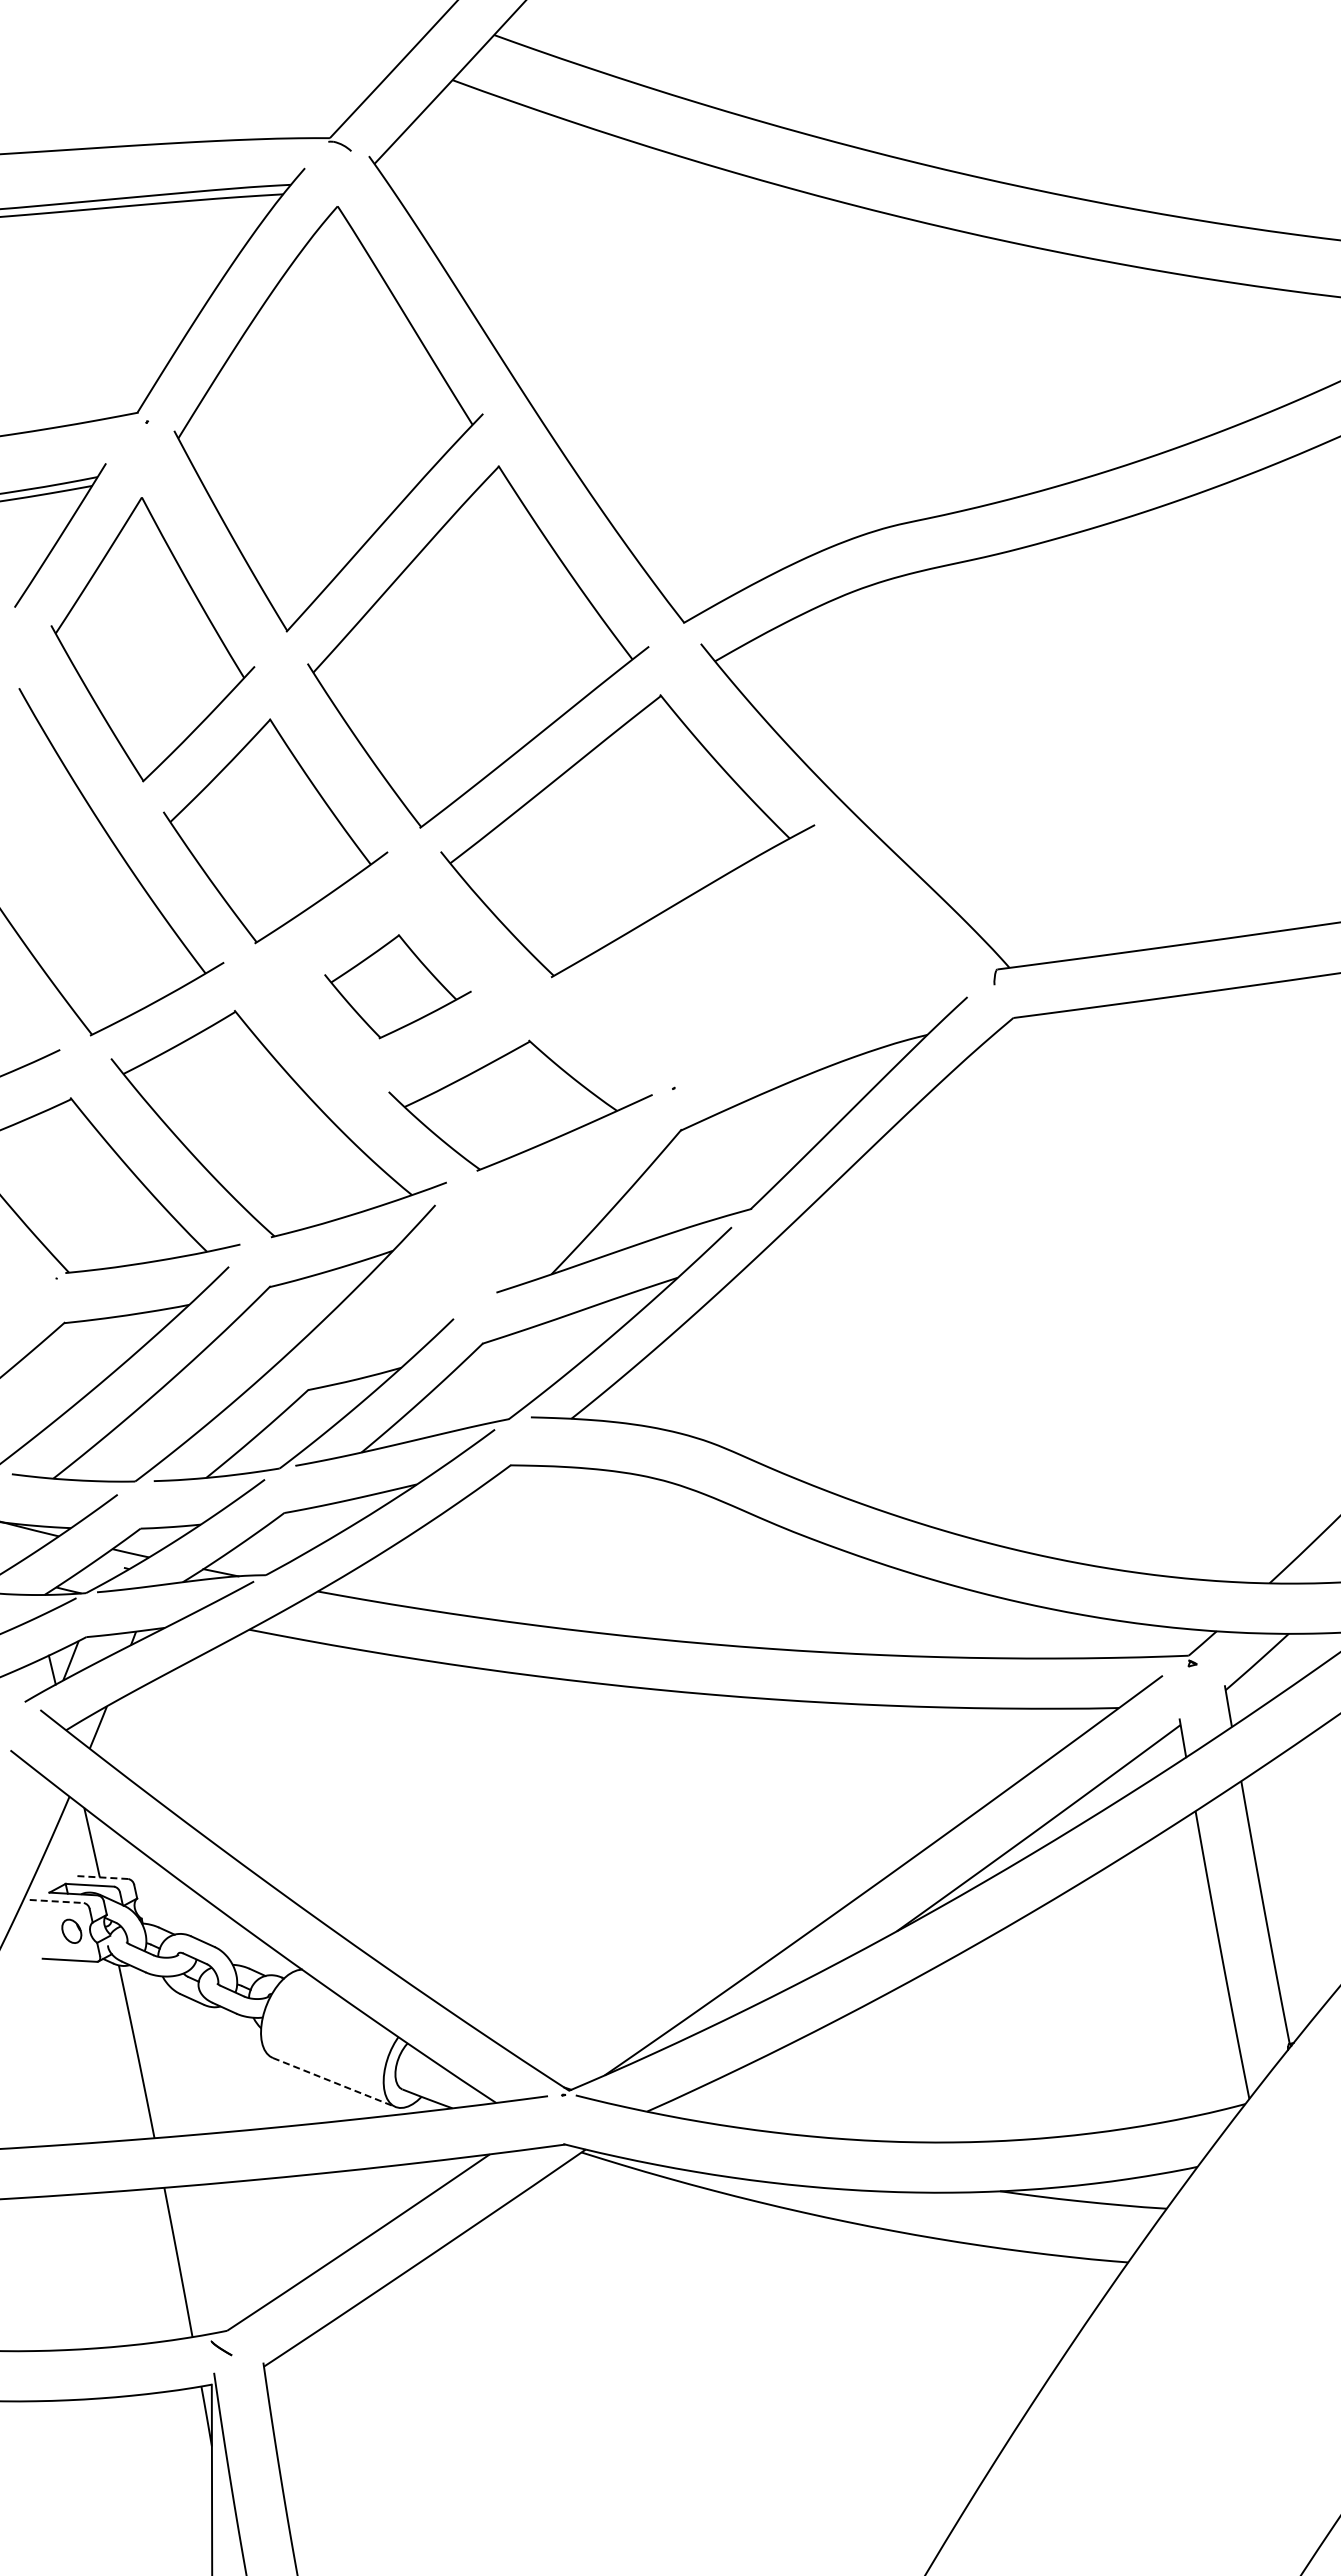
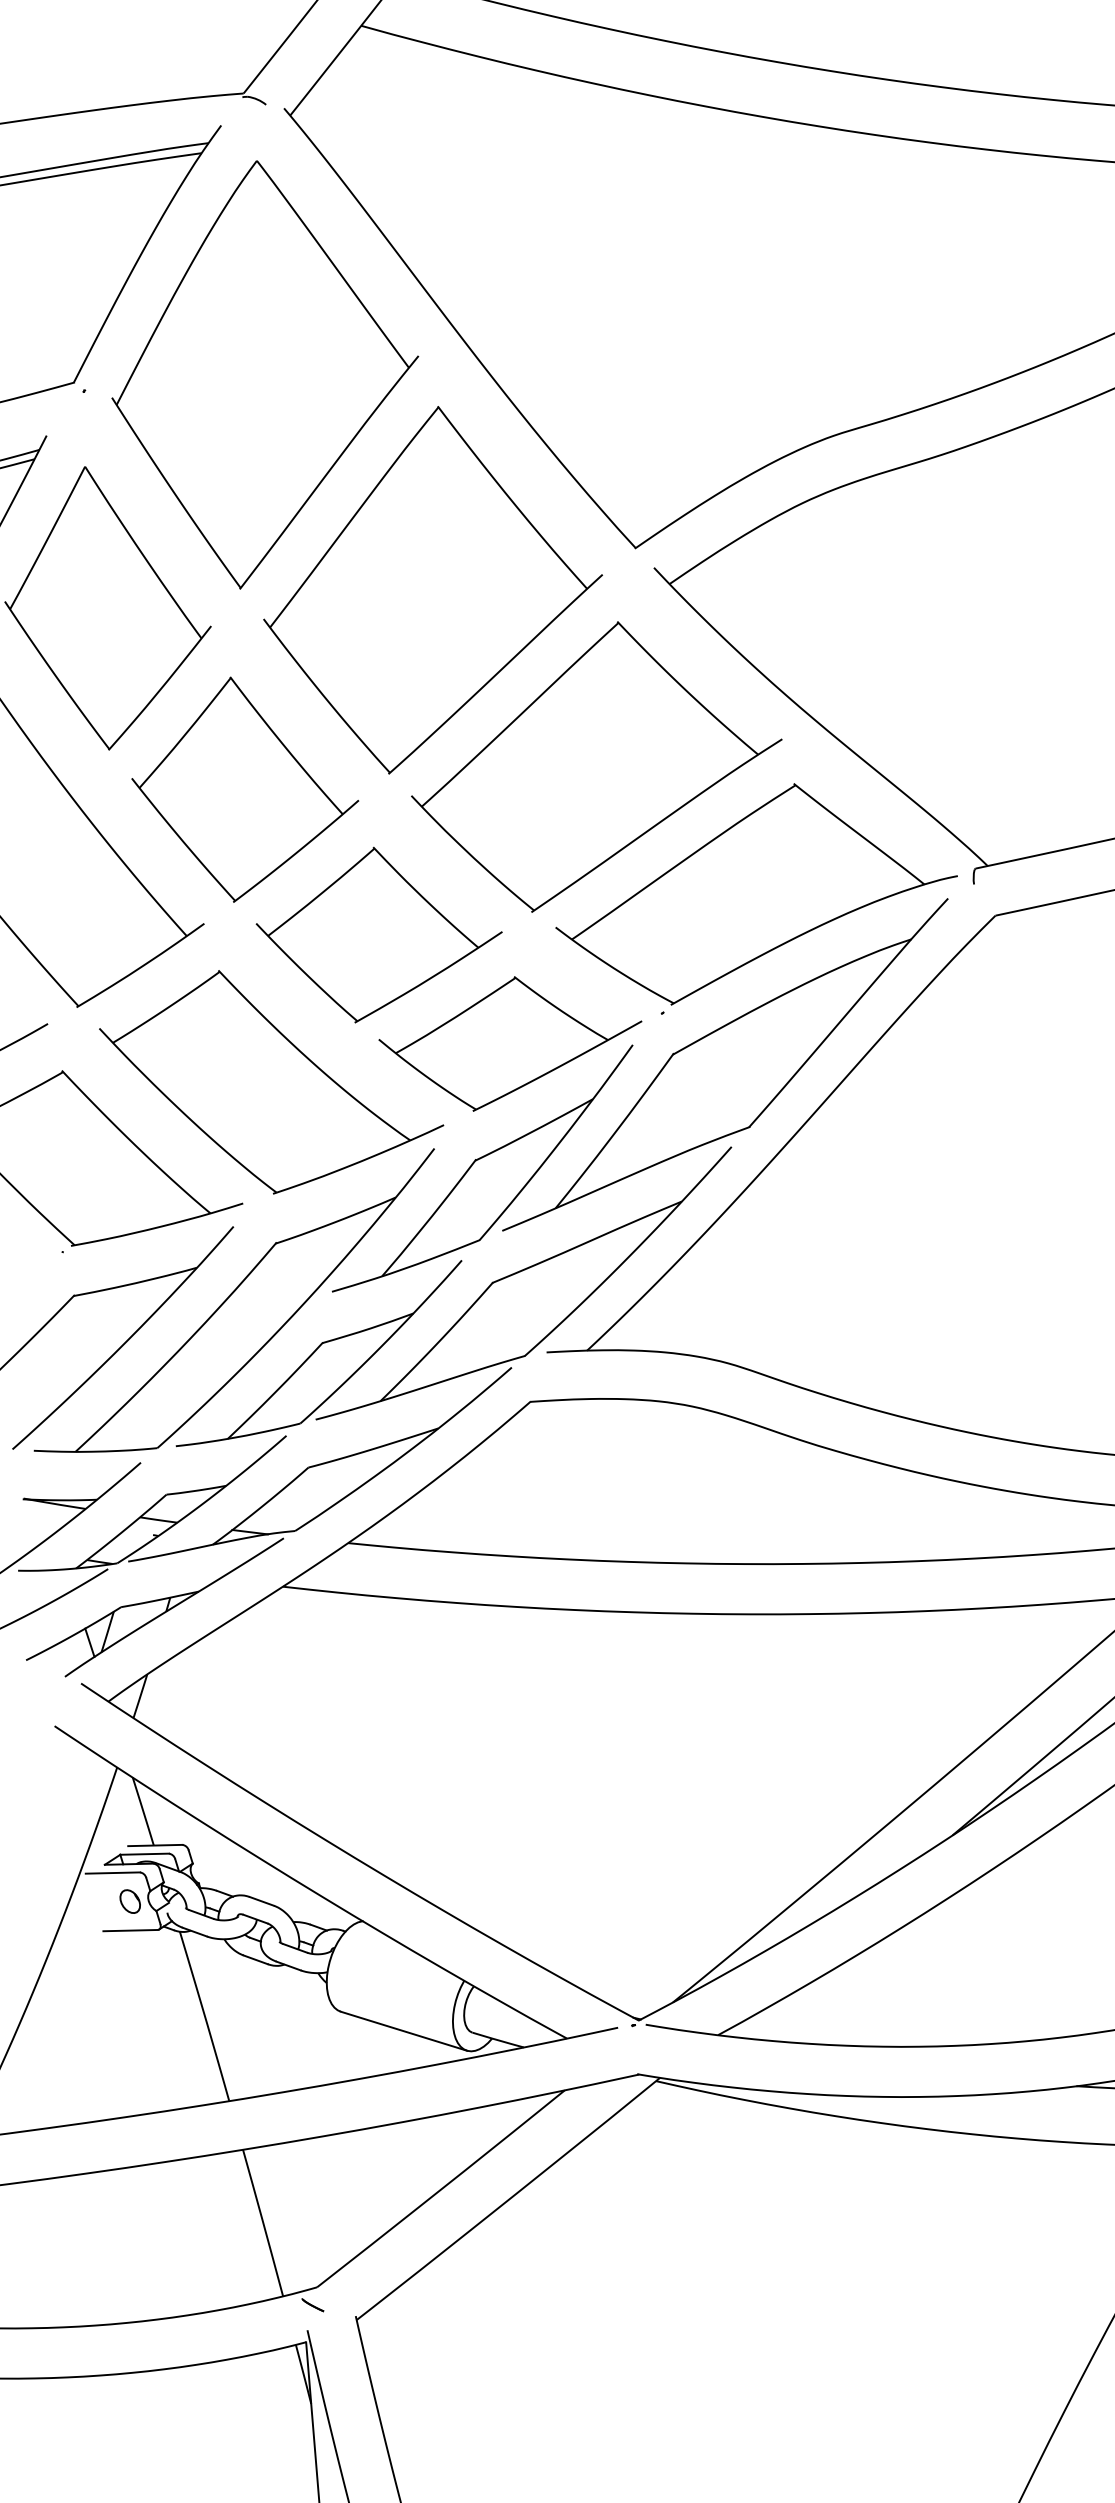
part: (775, 975) -> (754, 892), added
part: (397, 986) -> (379, 933), size x1.67
part: (481, 1228) -> (482, 1168), added
line: (100, 1877) -> (154, 1845), dashed -> solid
line: (57, 1901) -> (113, 1872), dashed -> solid
line: (334, 2082) -> (404, 2031), dashed -> solid

